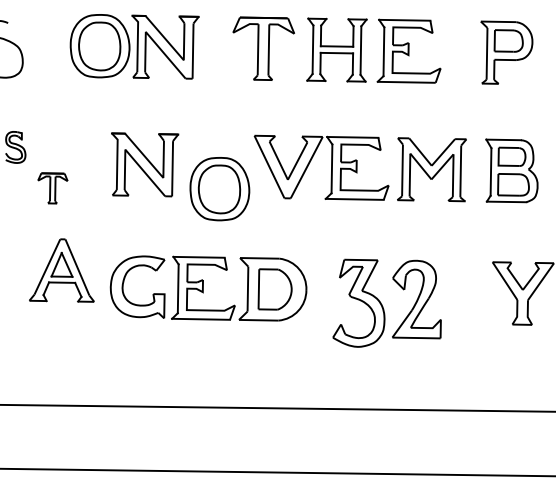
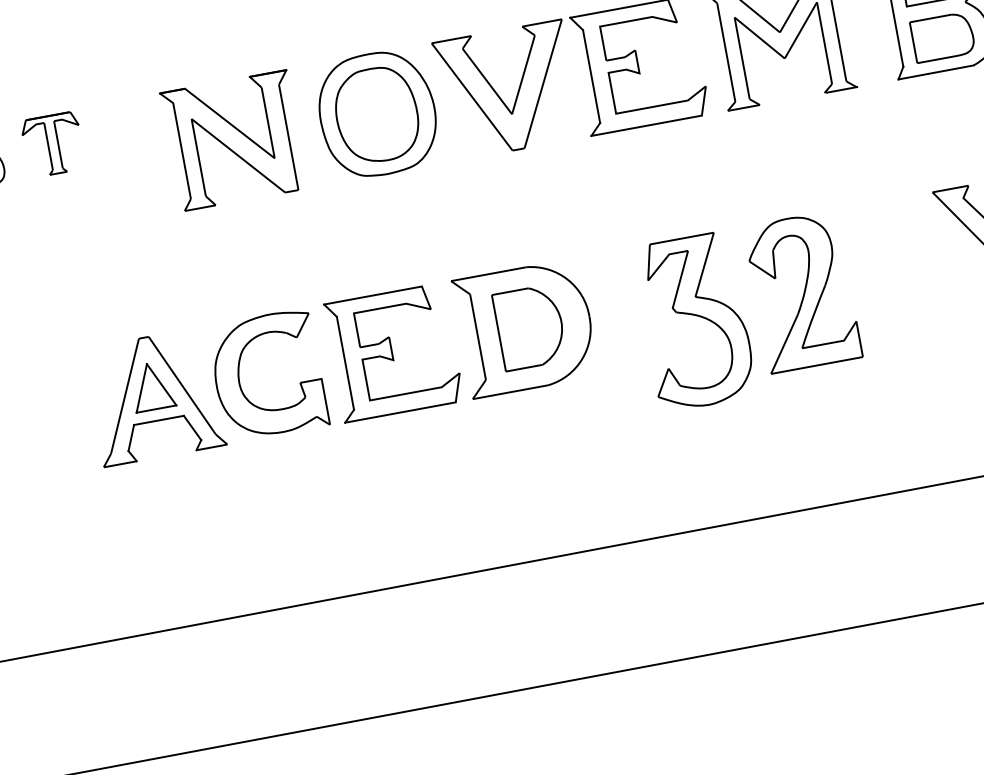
part: (52, 188) -> (52, 144), moved
part: (219, 189) -> (376, 115), moved
part: (61, 270) -> (153, 397), moved

